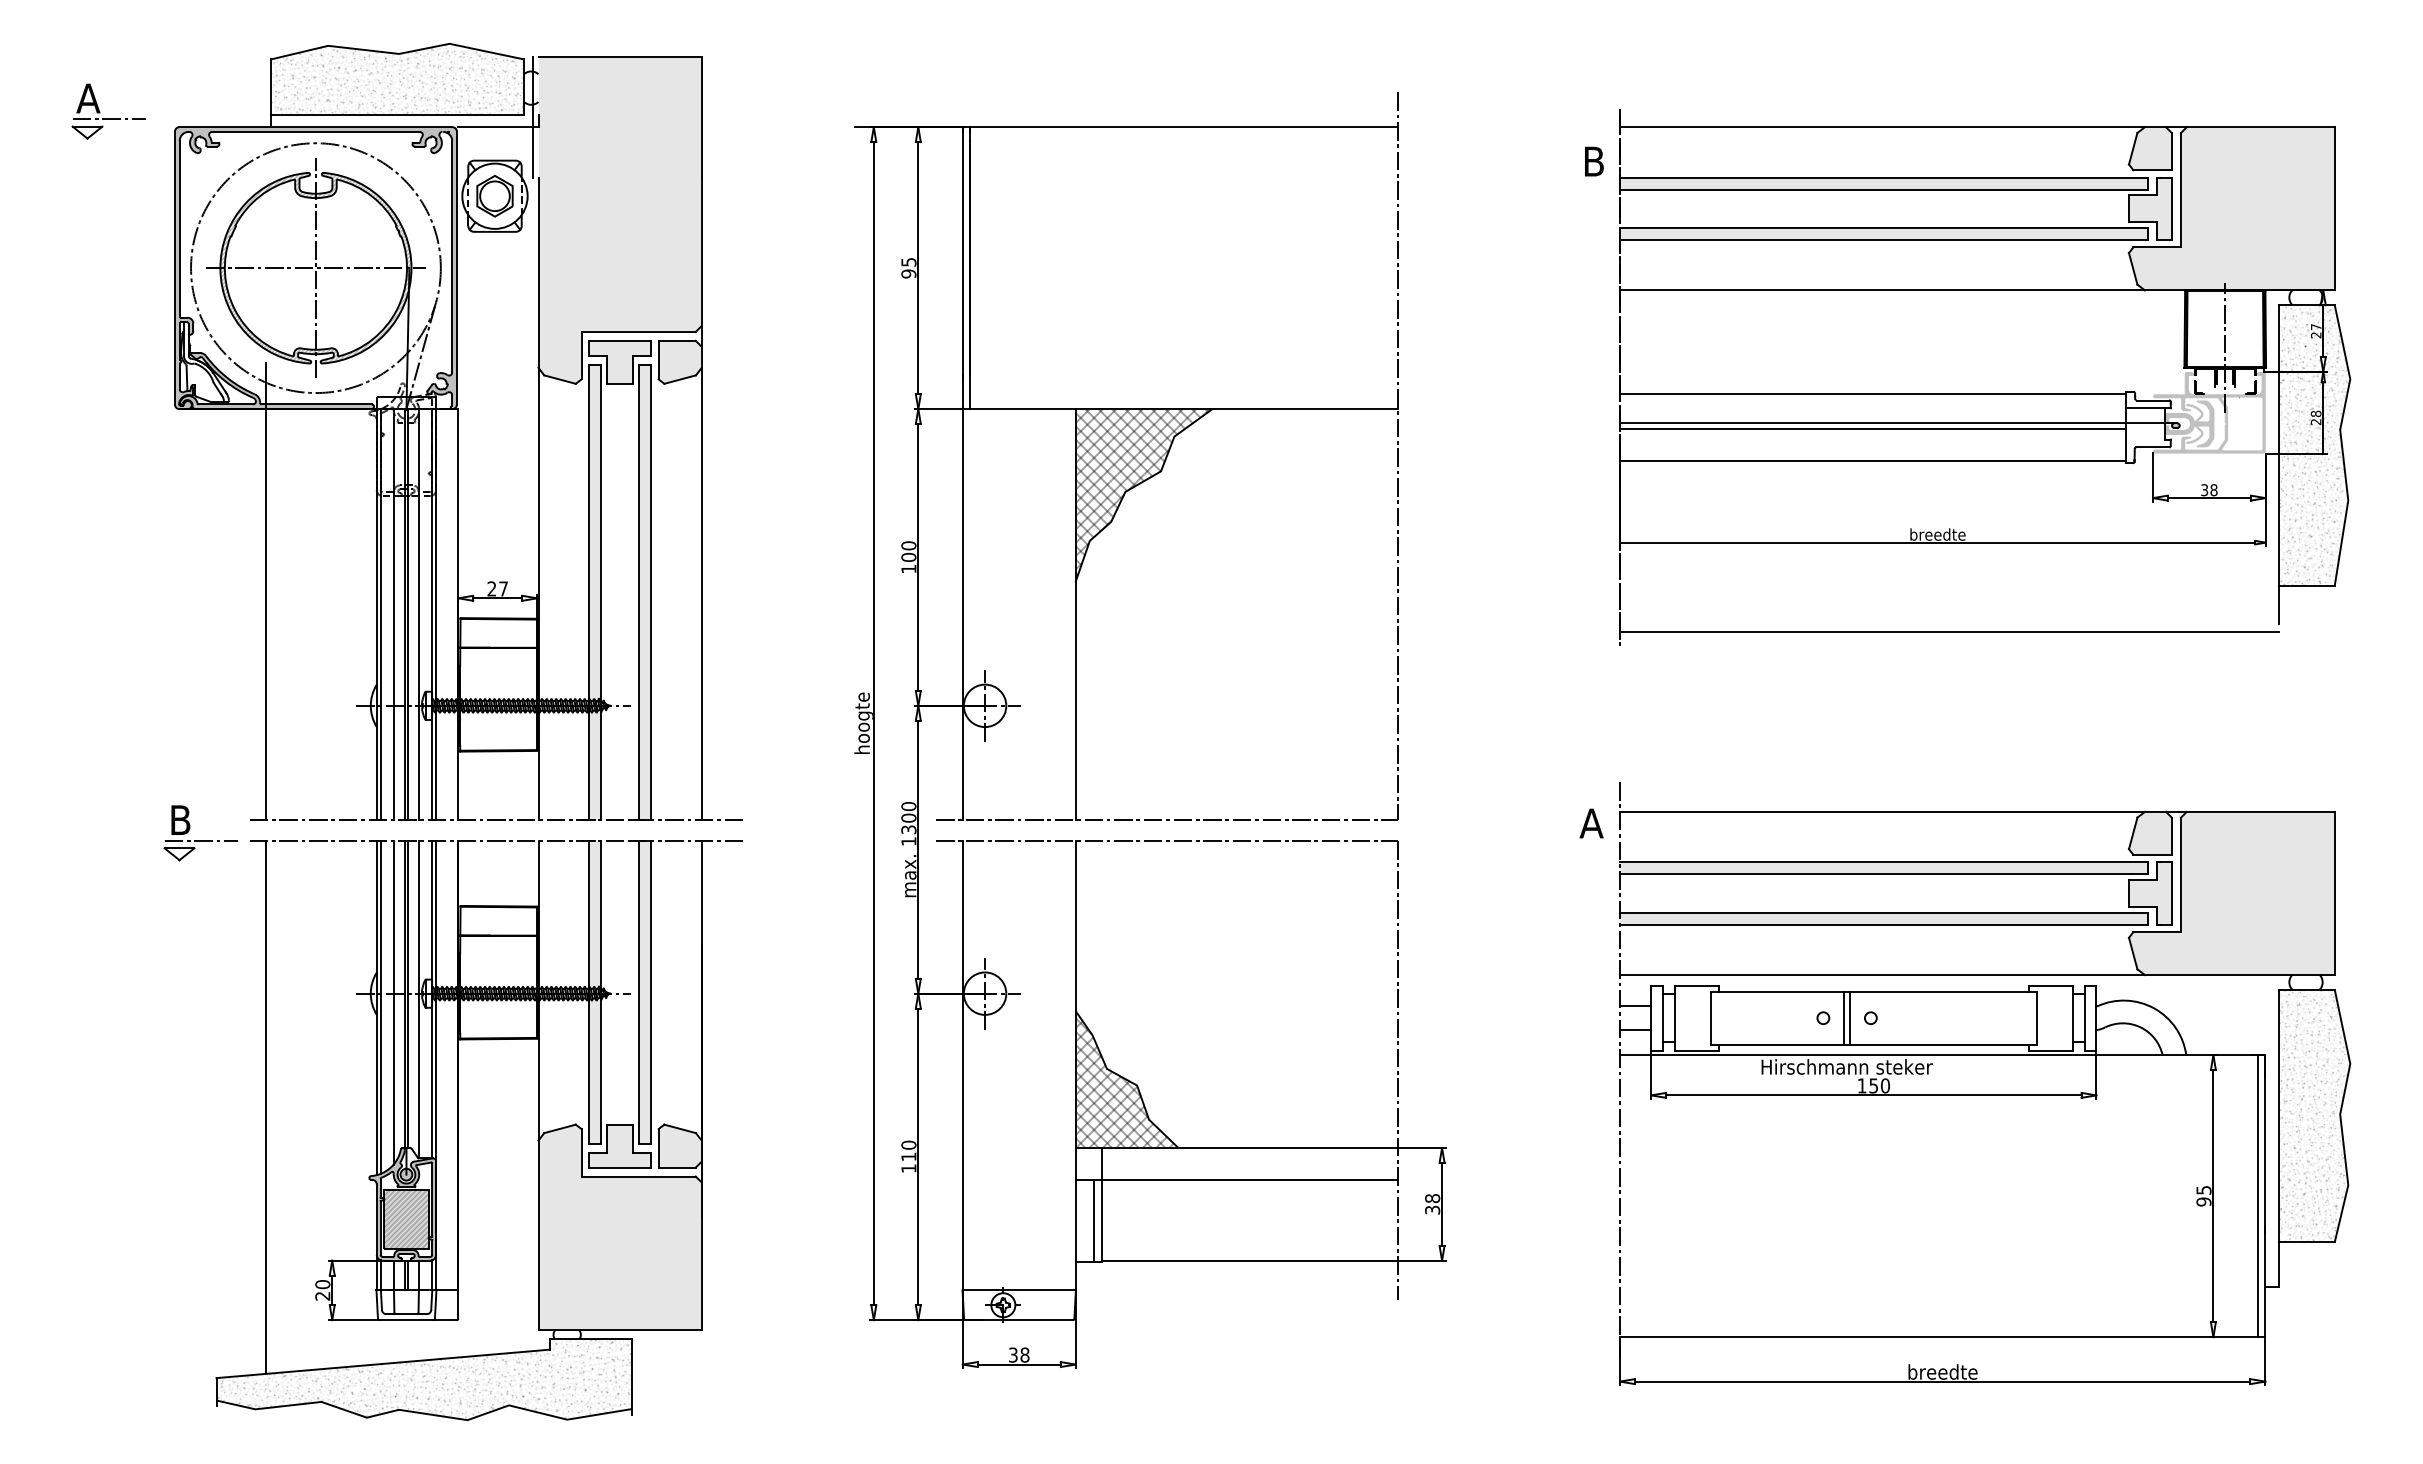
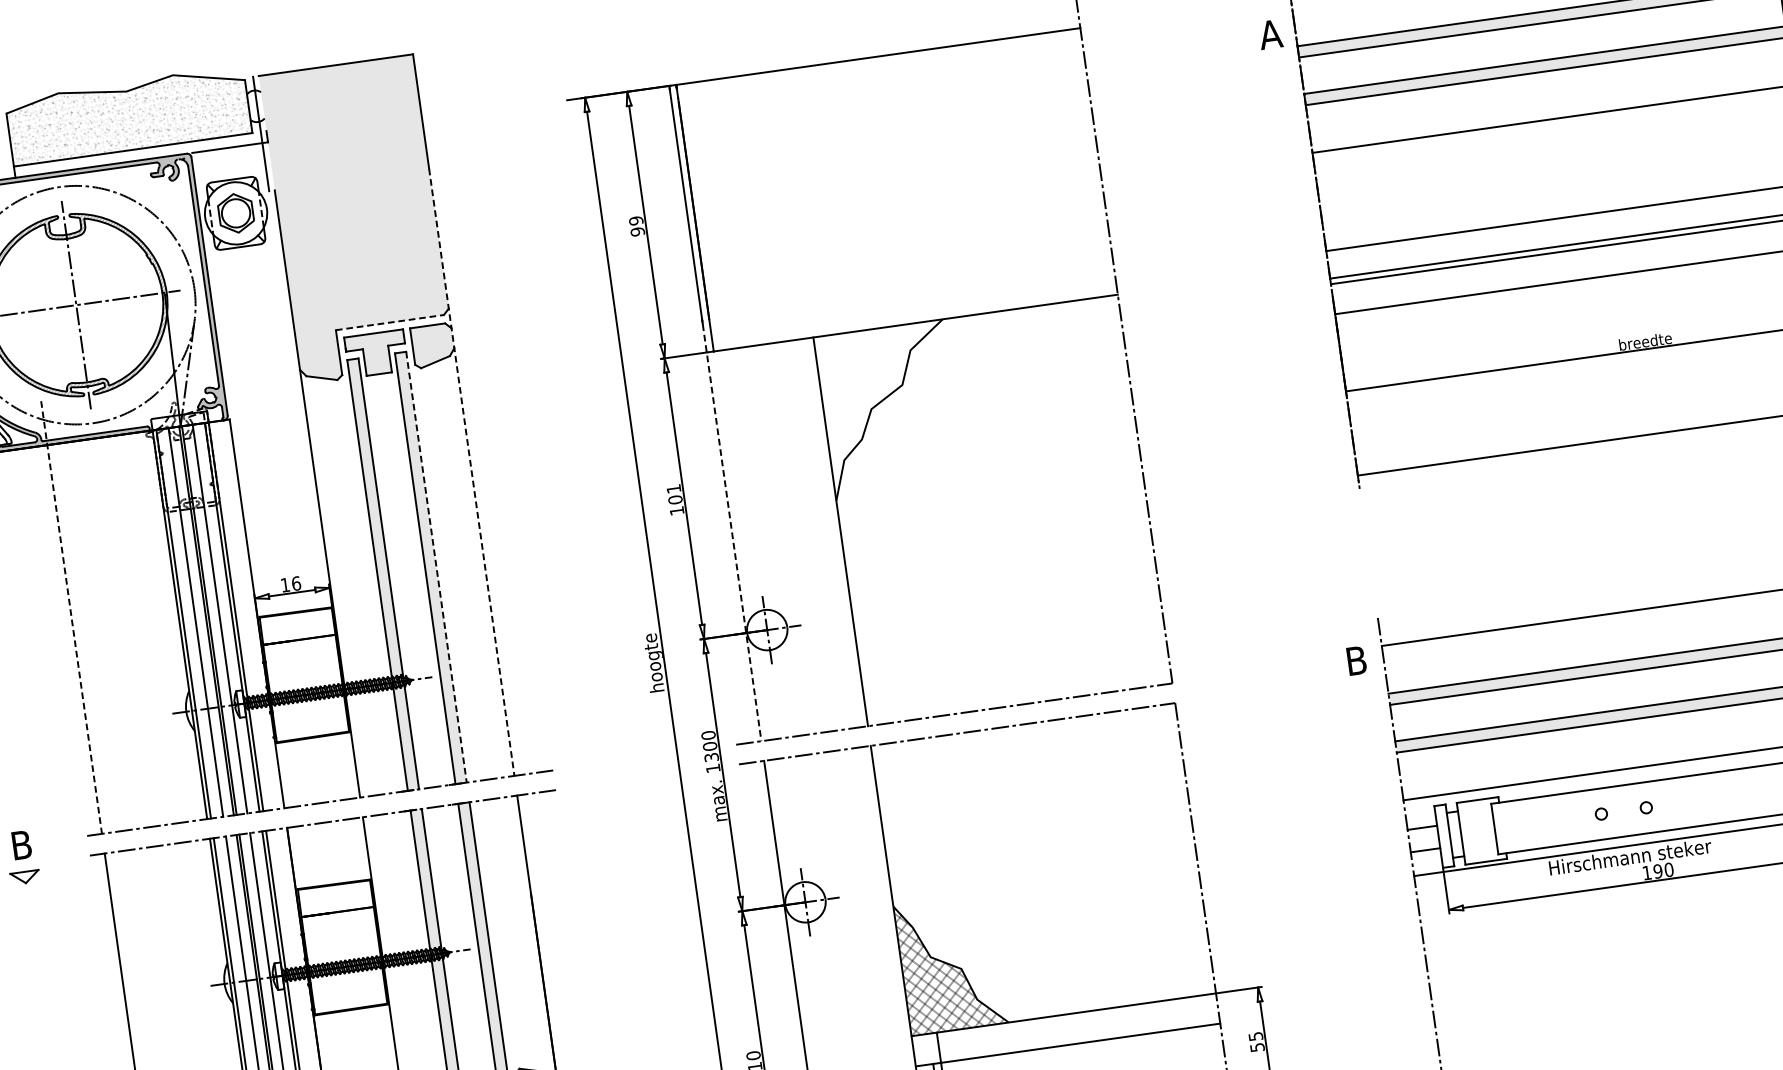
text: (1593, 161) -> (1270, 34), B -> A
text: (908, 261) -> (635, 220), 95 -> 99
line: (639, 331) -> (390, 322), solid -> dashed
hatch: (1142, 492) -> (887, 407), removed
line: (701, 499) -> (471, 472), solid -> dashed
text: (908, 545) -> (673, 488), 100 -> 101
text: (497, 588) -> (290, 583), 27 -> 16
line: (265, 591) -> (71, 617), solid -> dashed
line: (651, 592) -> (436, 567), solid -> dashed
line: (962, 600) -> (731, 533), solid -> dashed
text: (1591, 823) -> (1356, 660), A -> B
line: (201, 840) -> (44, 861), removed
line: (1844, 1017) -> (1621, 810), removed
line: (1850, 1017) -> (1626, 809), removed
text: (1873, 1085) -> (1657, 871), 150 -> 190
text: (1432, 1204) -> (1256, 1042), 38 -> 55

